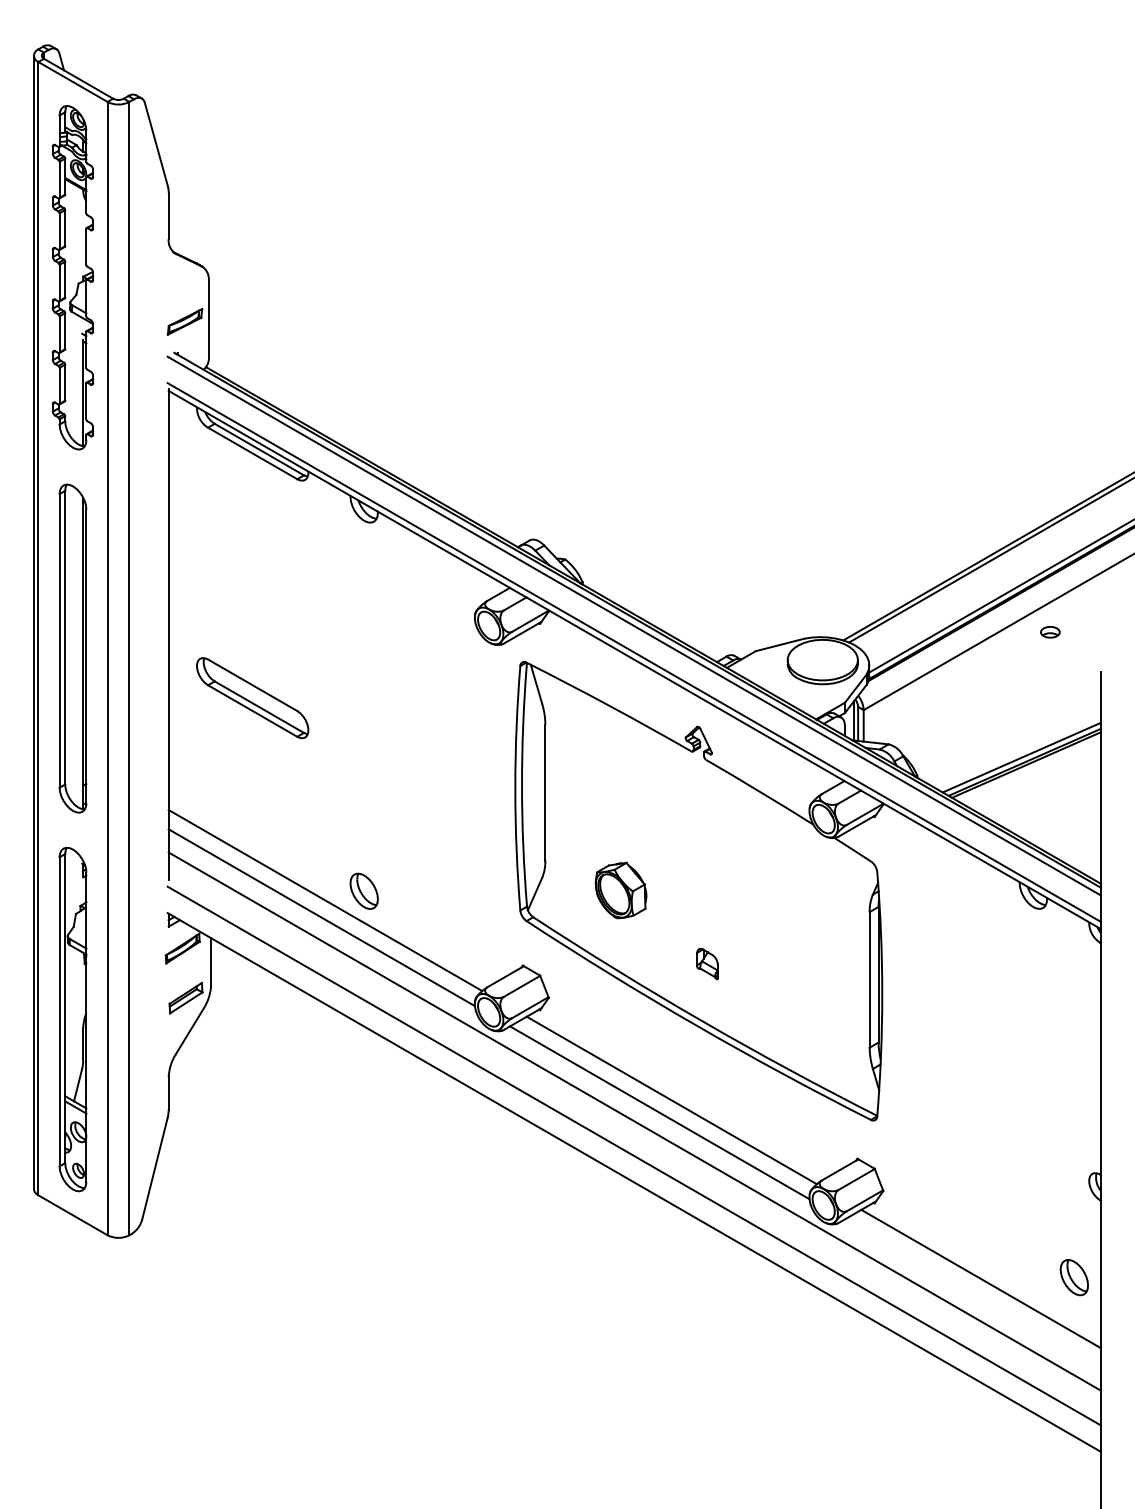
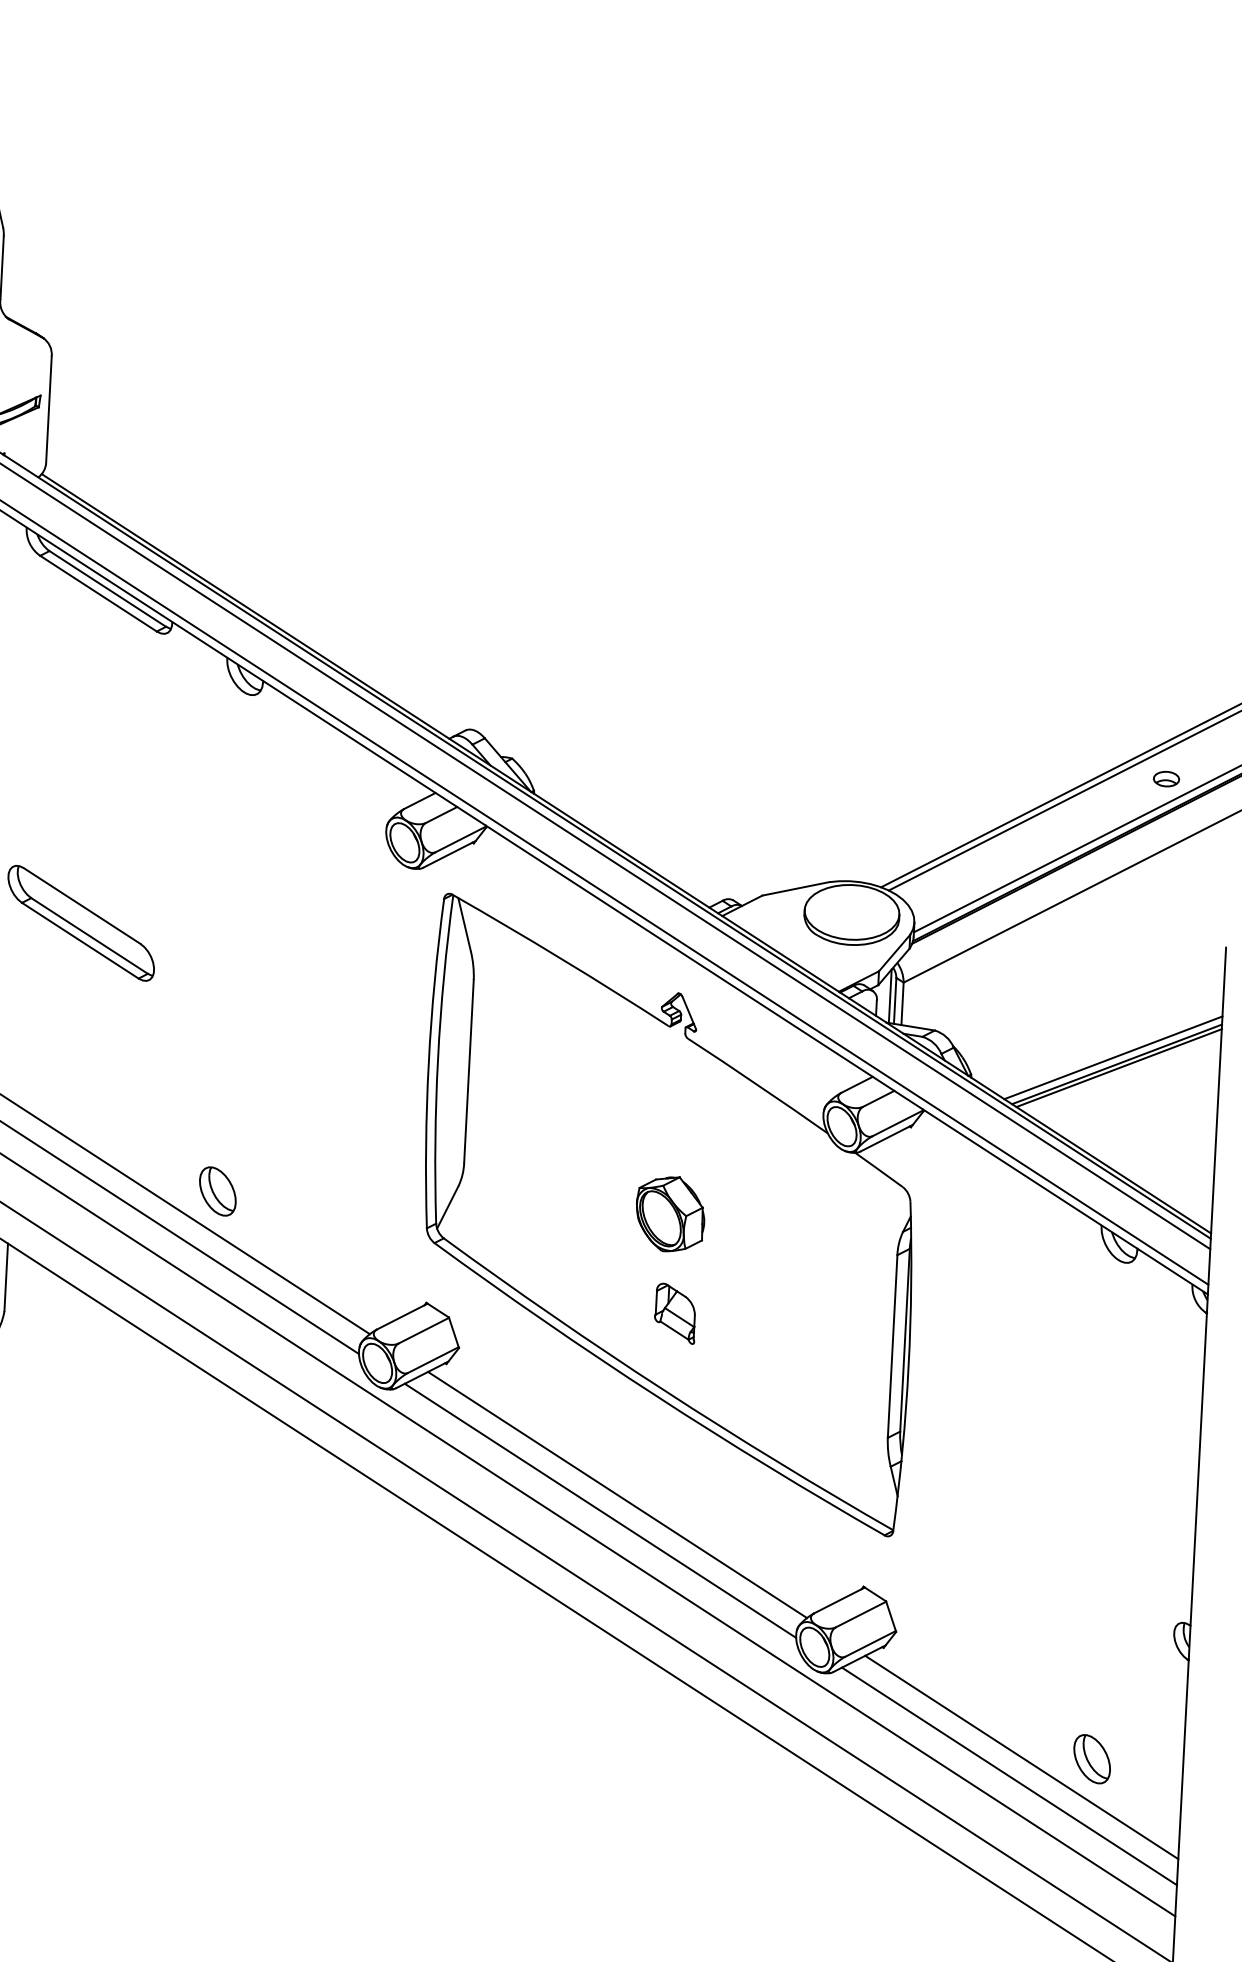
part: (1050, 632) -> (1166, 779), moved
part: (620, 890) -> (669, 1214), moved
part: (707, 963) -> (675, 1312), size x1.43
part: (1073, 1277) -> (1091, 1759), moved
line: (972, 1293) -> (1009, 1776), added

